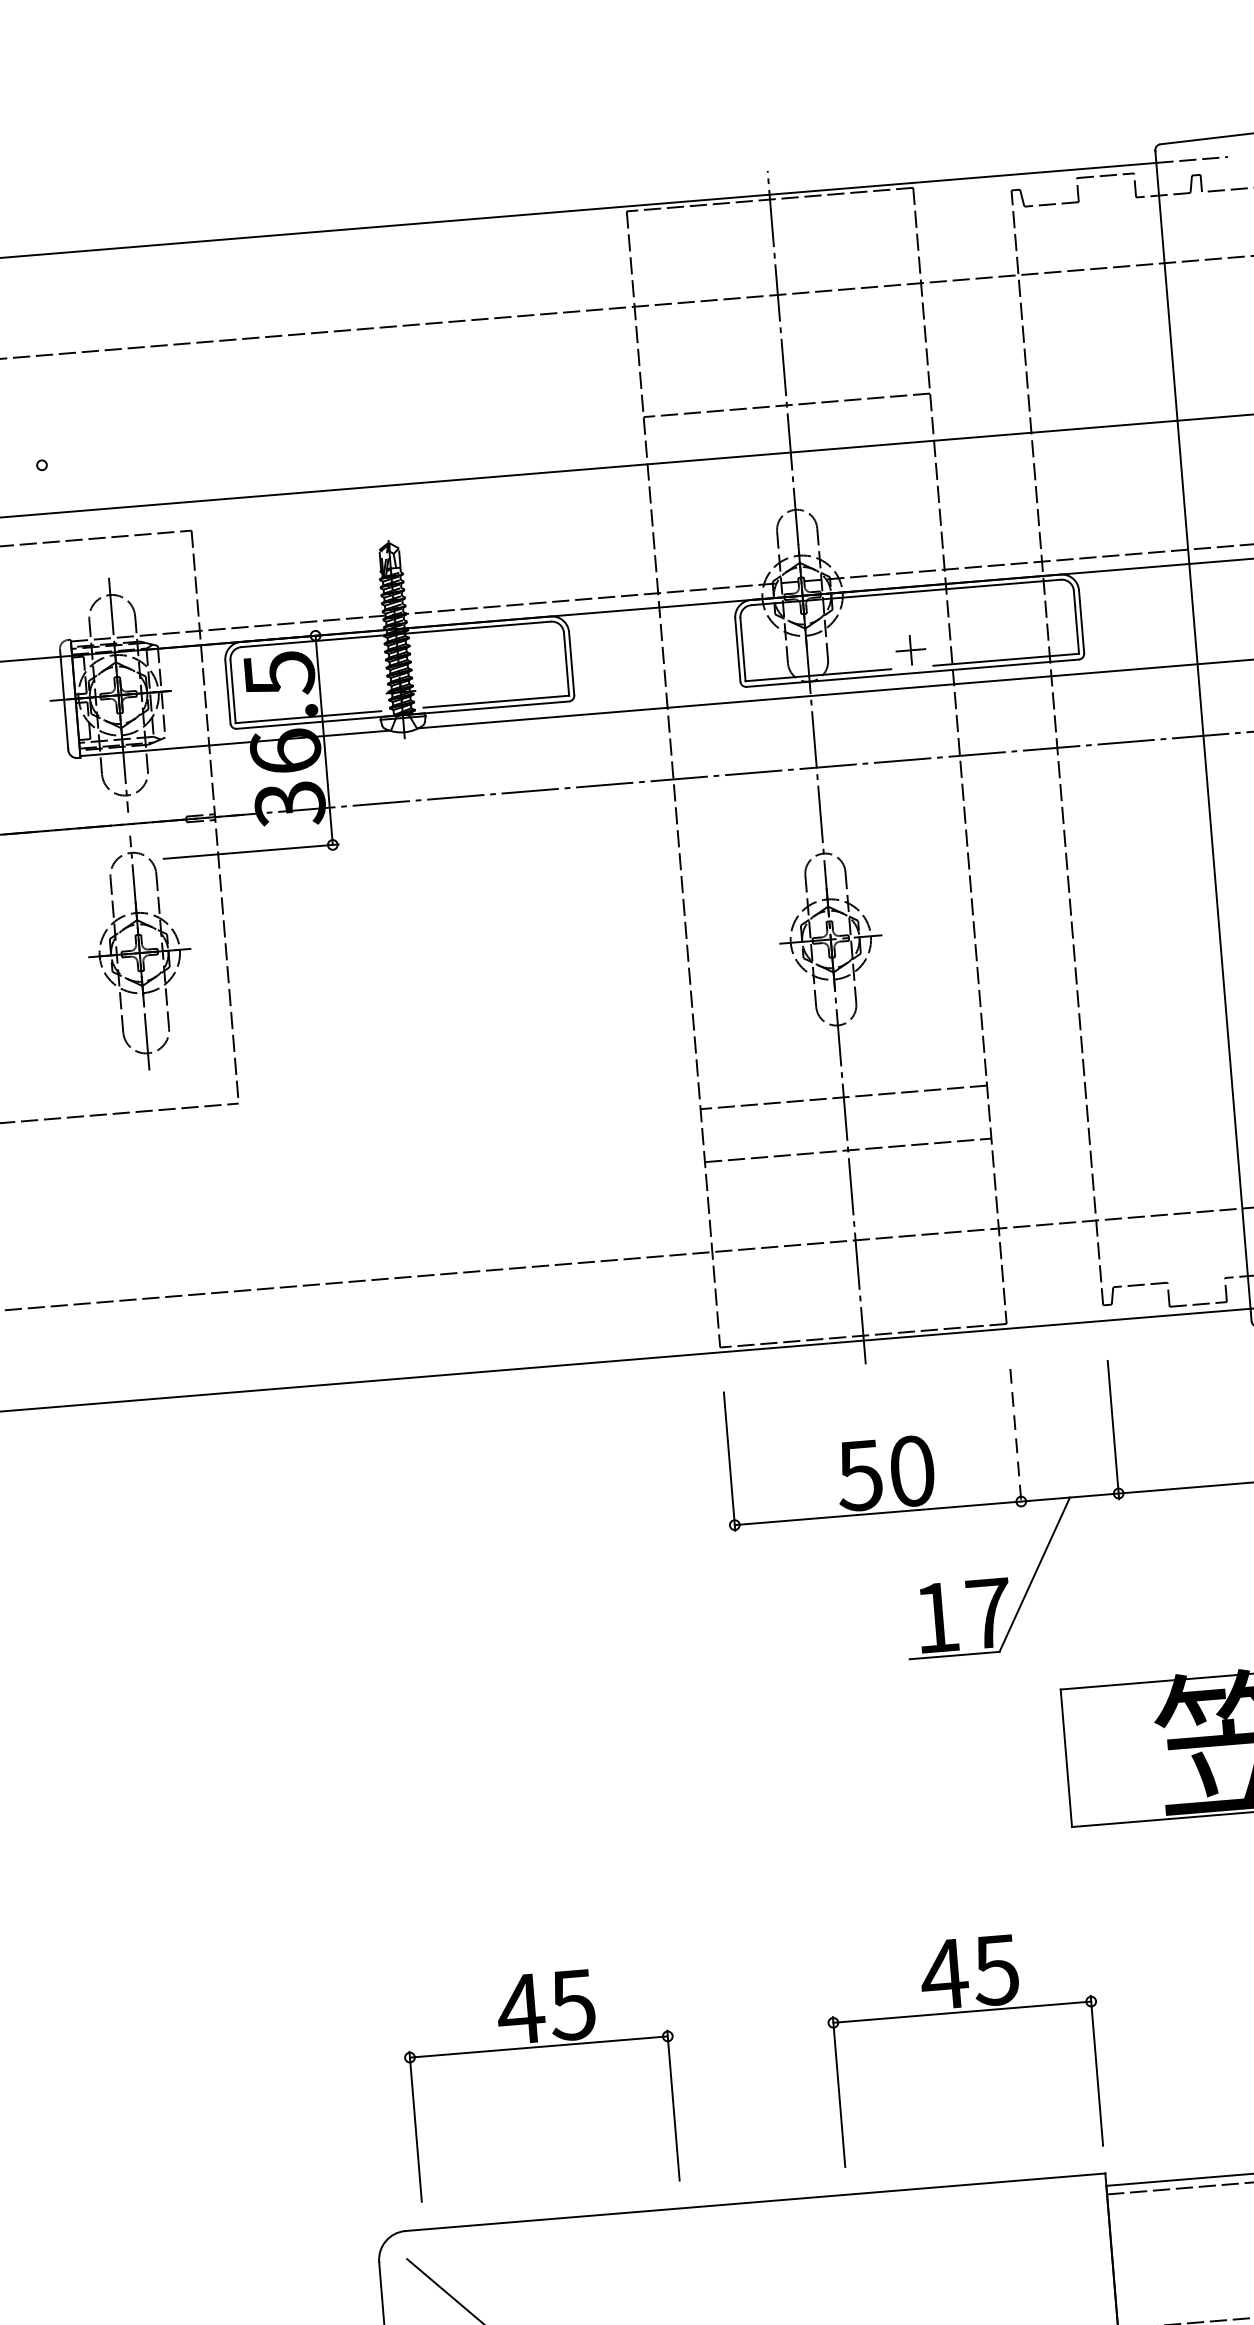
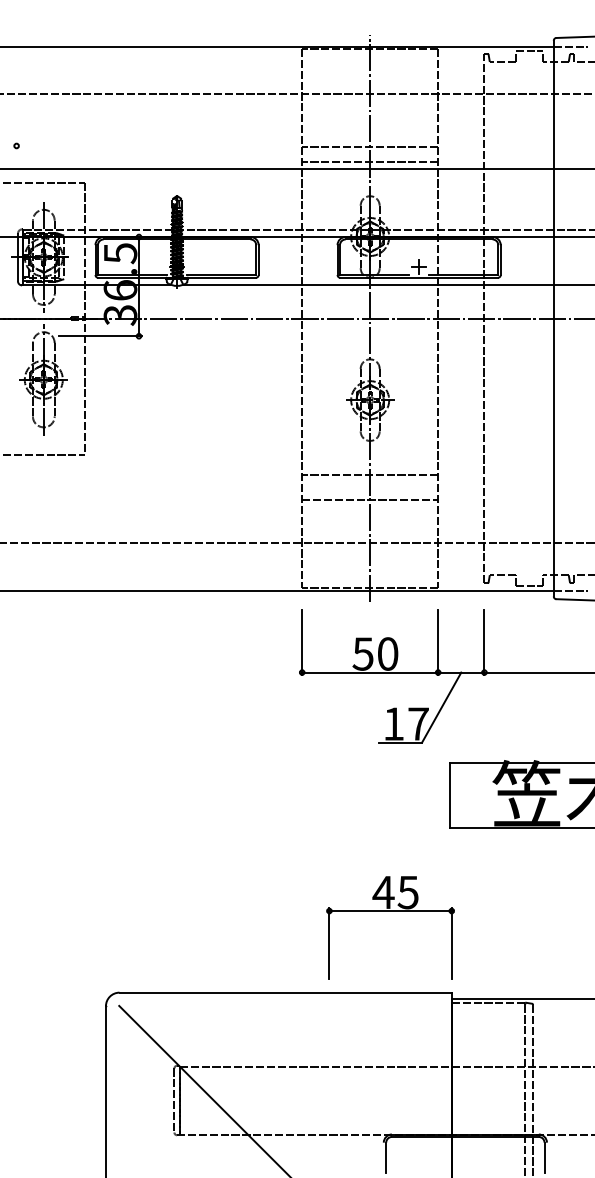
line: (790, 438) -> (370, 162), added
line: (1016, 1438) -> (438, 642), dashed -> solid
part: (538, 2047) -> (189, 911), removed

